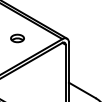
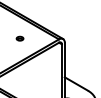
part: (16, 38) -> (19, 38), size x0.6

